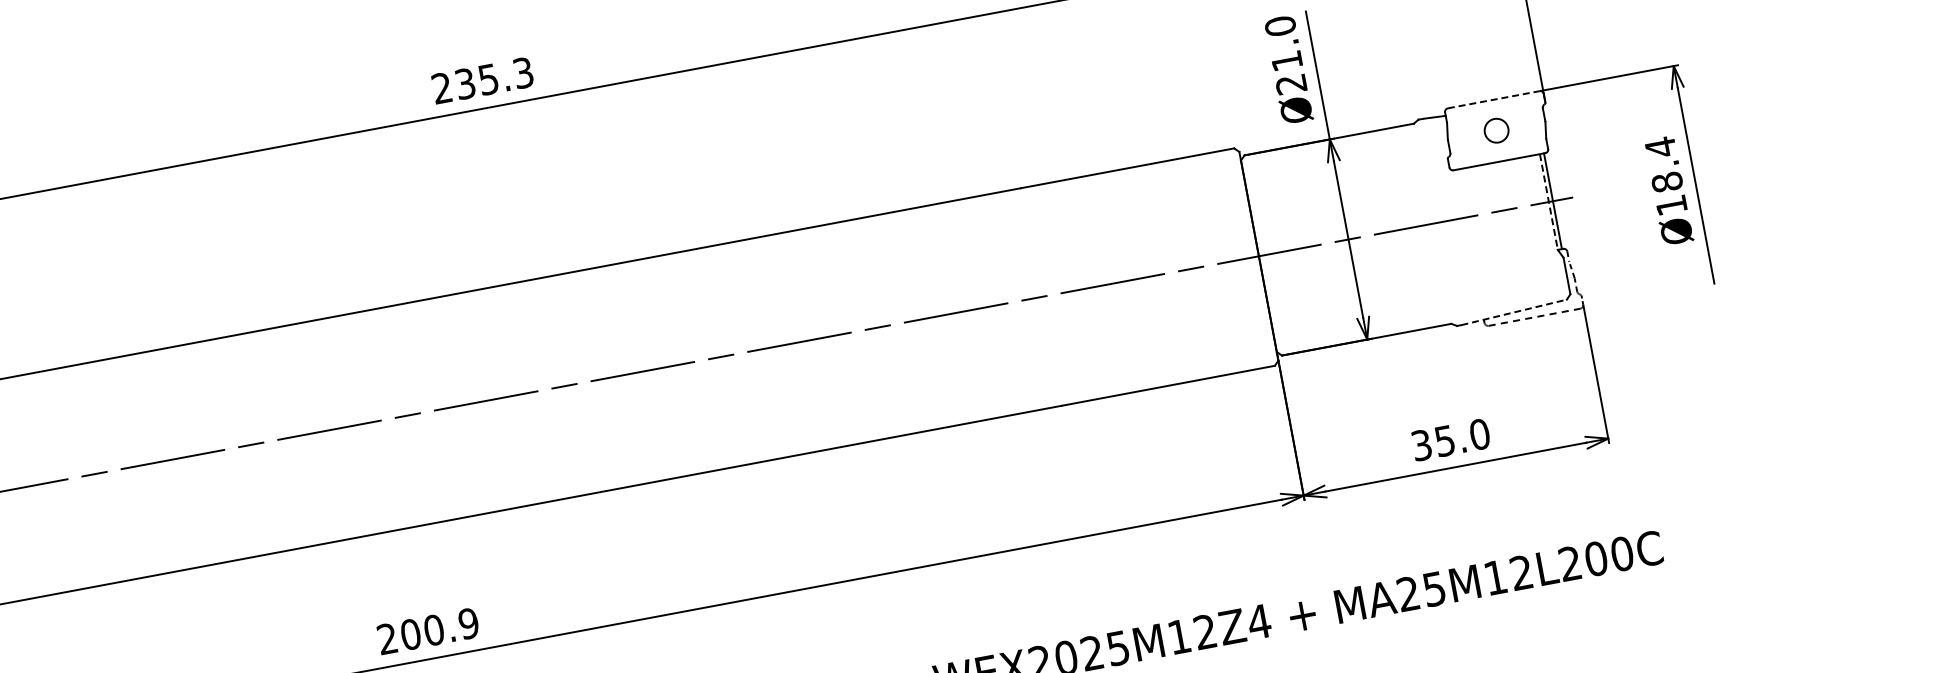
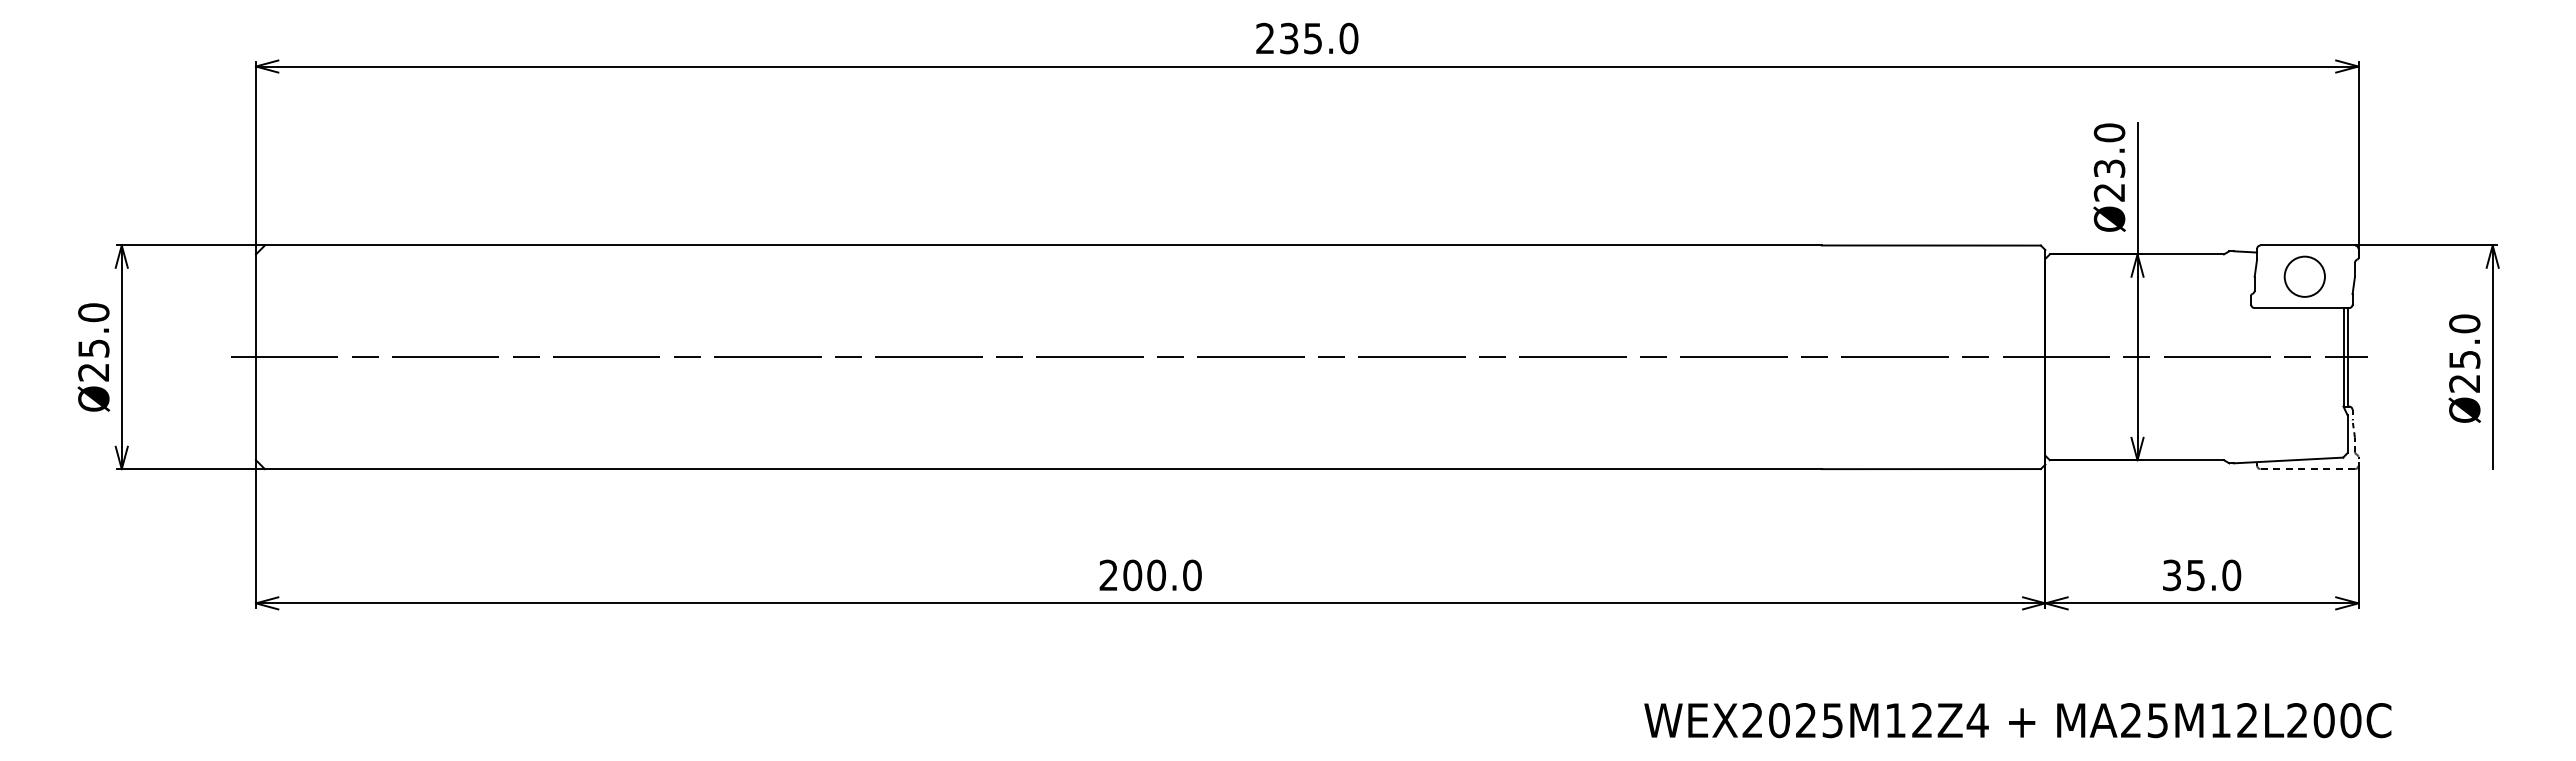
text: (1286, 60) -> (2109, 168), Ø21.0 -> Ø23.0
text: (523, 73) -> (1348, 38), 235.3 -> 235.0
line: (1494, 99) -> (2308, 245), dashed -> solid
circle: (1496, 130) -> (2304, 276), size x1.67
text: (1665, 176) -> (2464, 353), Ø18.4 -> Ø25.0
line: (1548, 202) -> (2343, 357), dashed -> solid
line: (1514, 312) -> (2288, 460), dashed -> solid
text: (469, 623) -> (1192, 575), 200.9 -> 200.0

